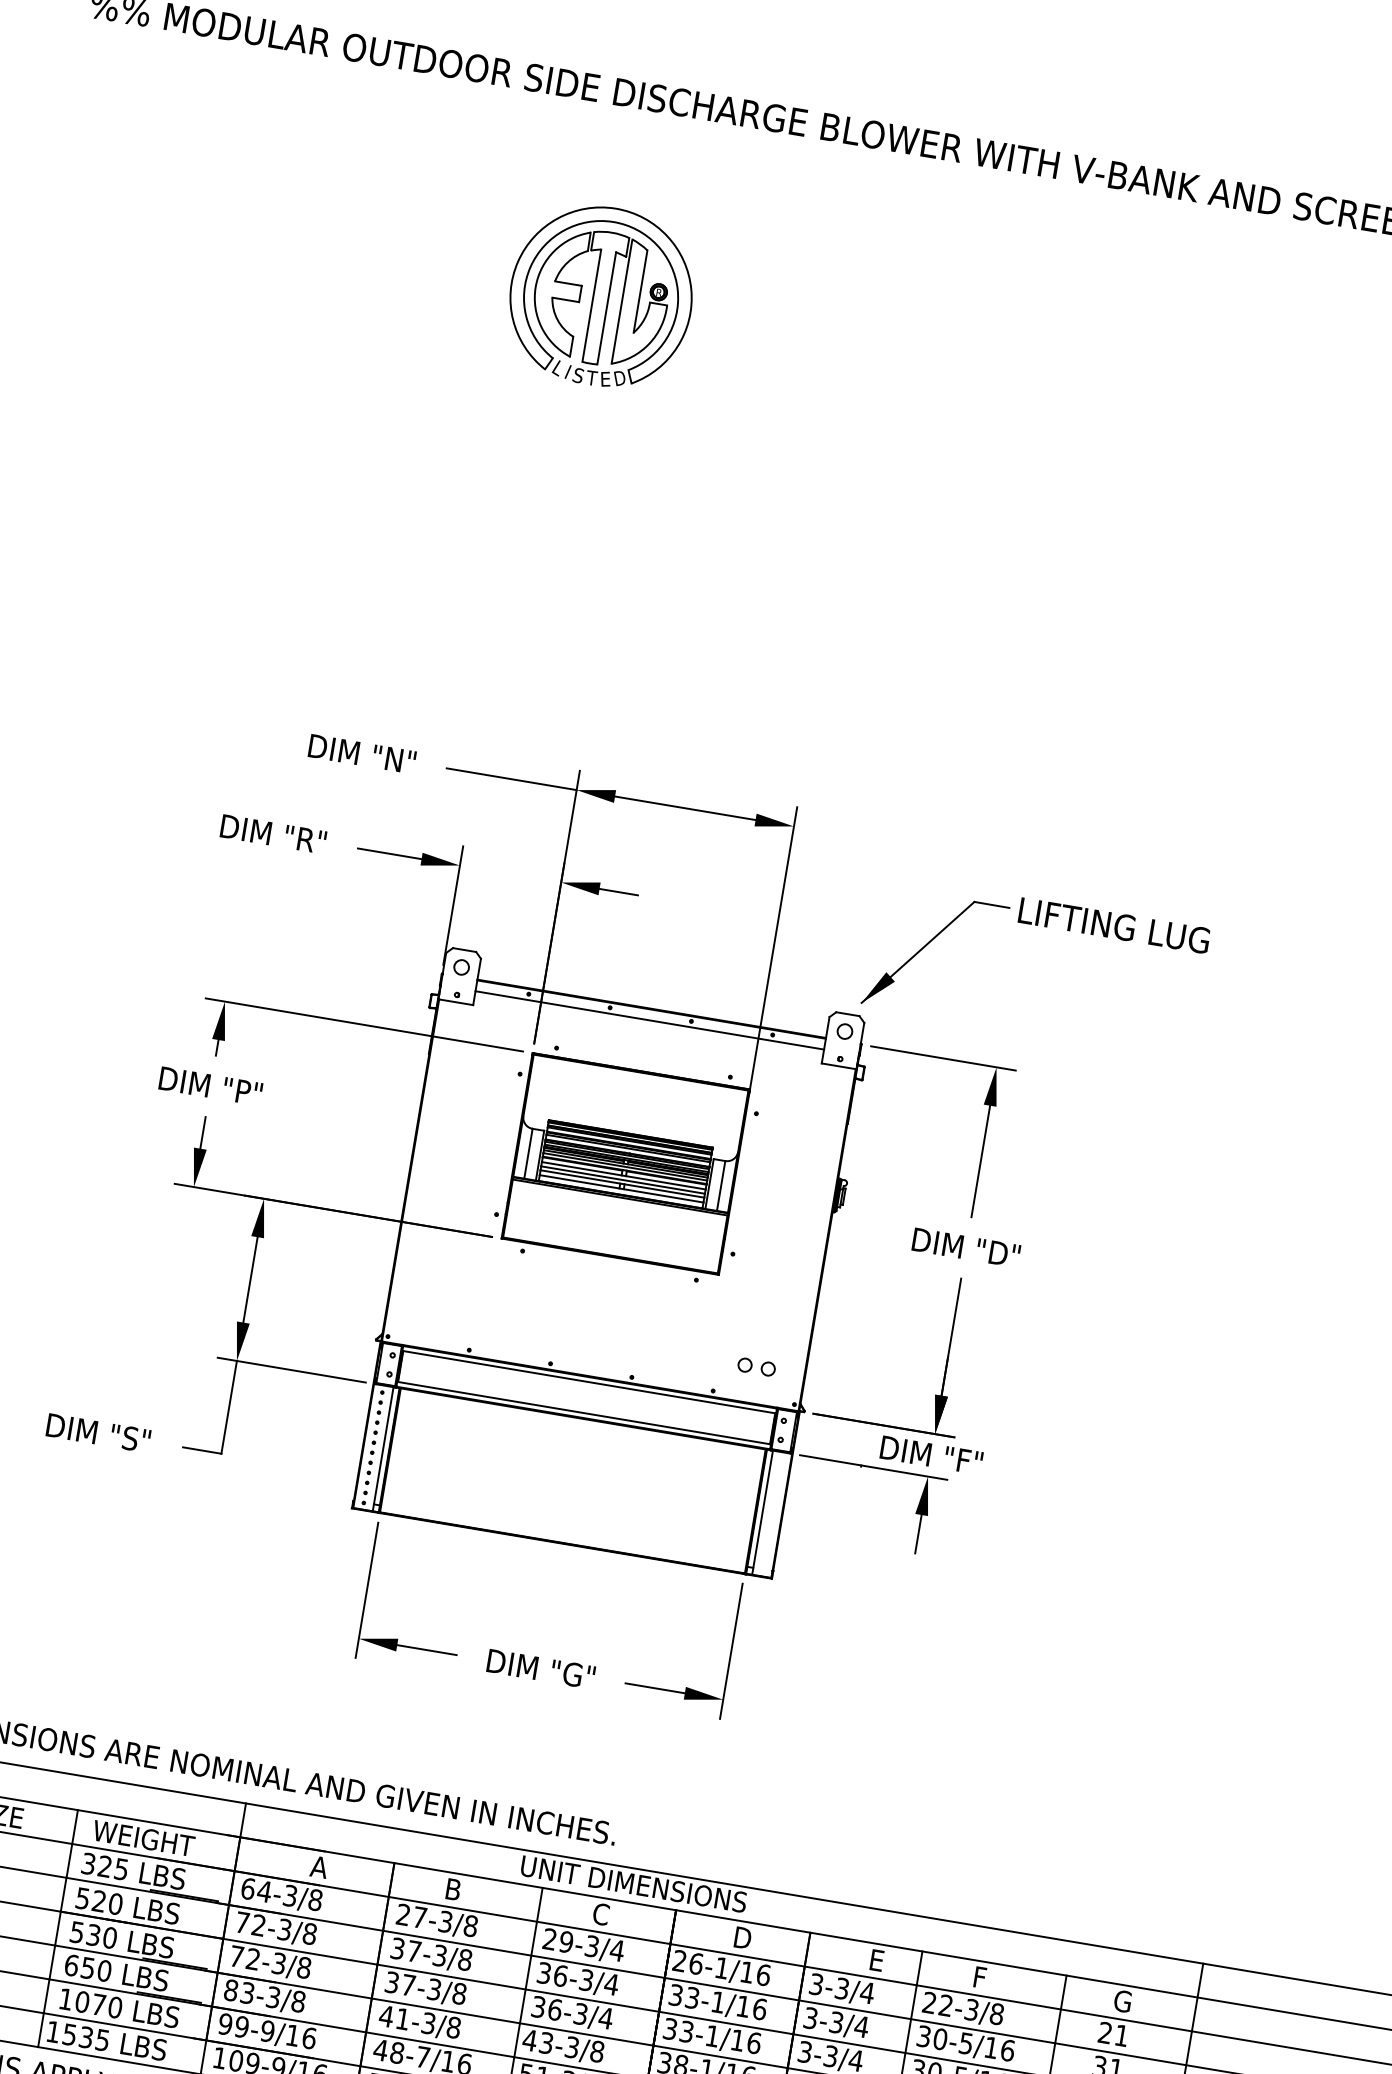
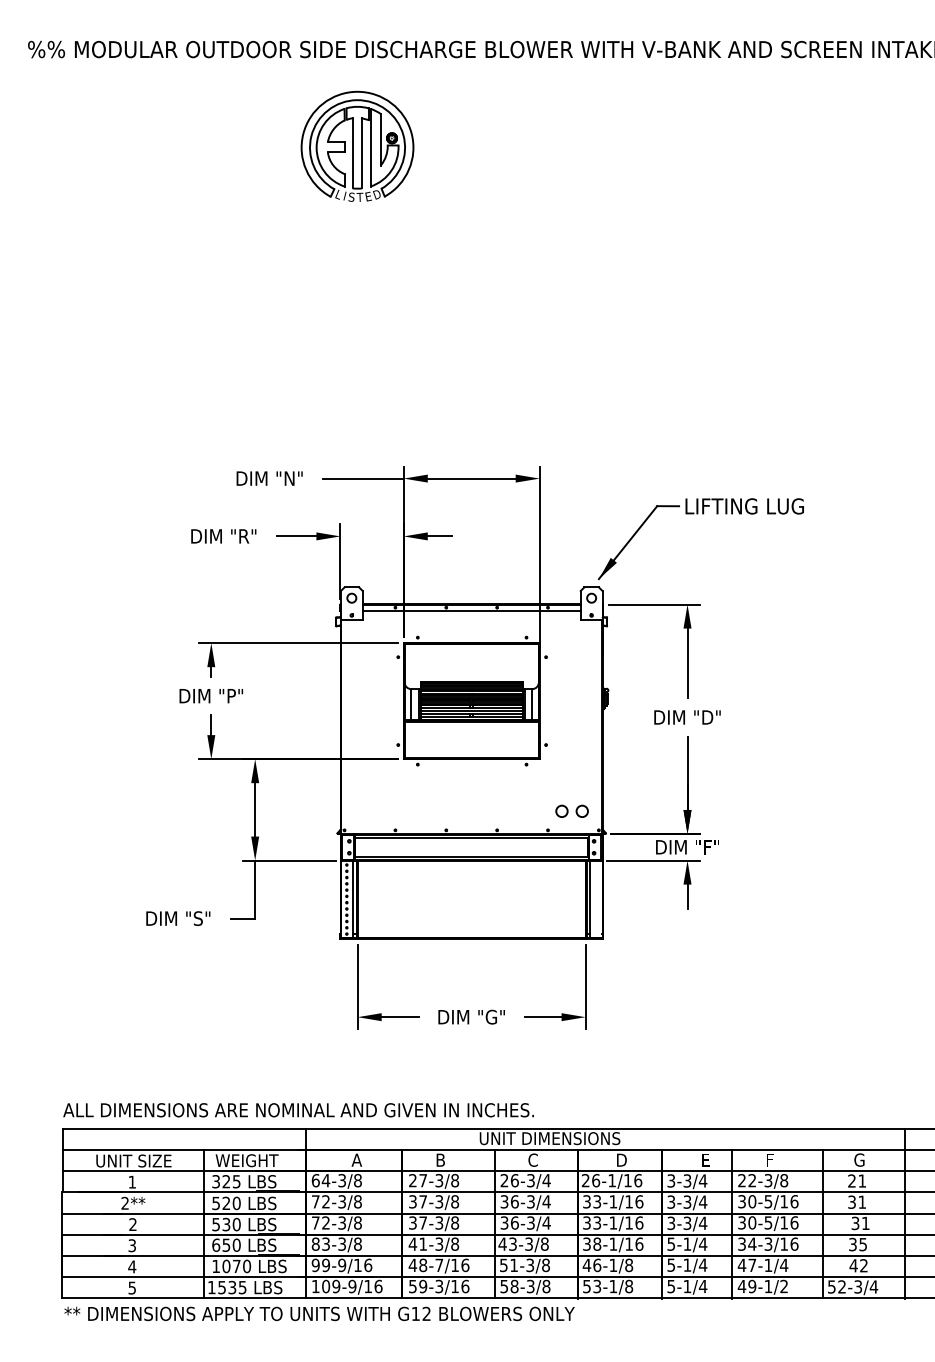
part: (601, 294) -> (357, 145), moved
part: (755, 1367) -> (571, 811), size x1.4
text: (565, 1941) -> (514, 1180), 29-3/4 -> 26-3/4

